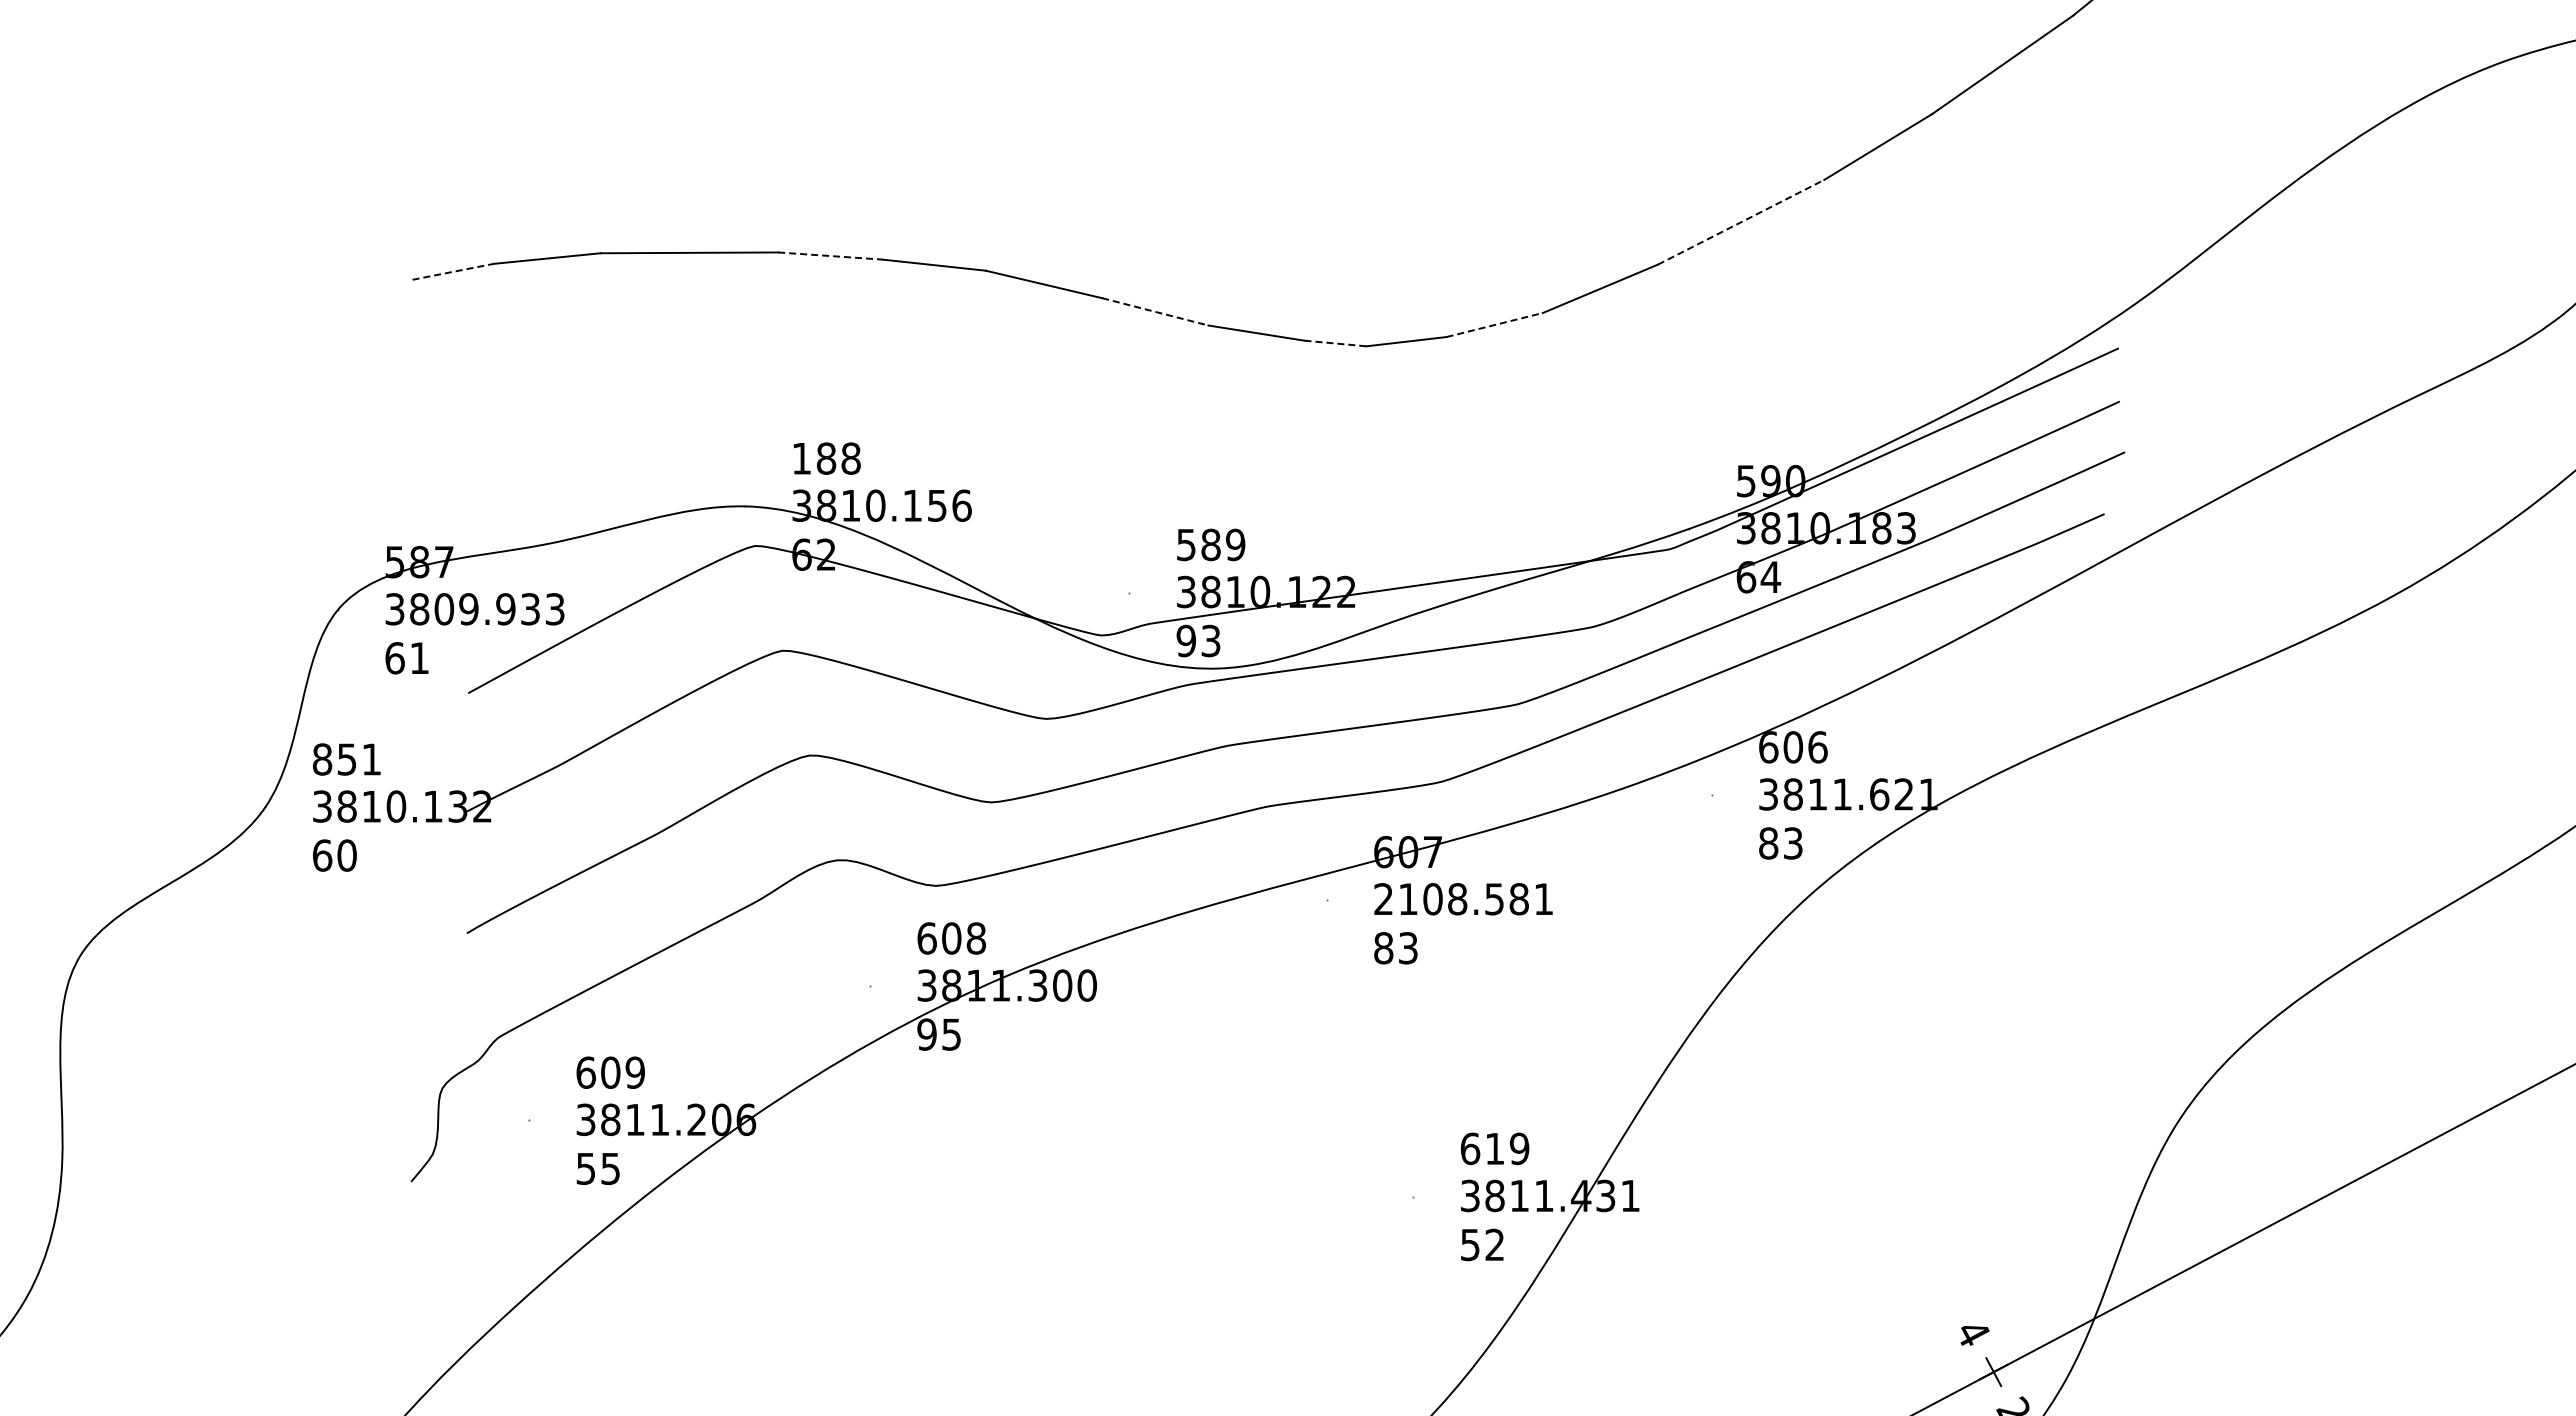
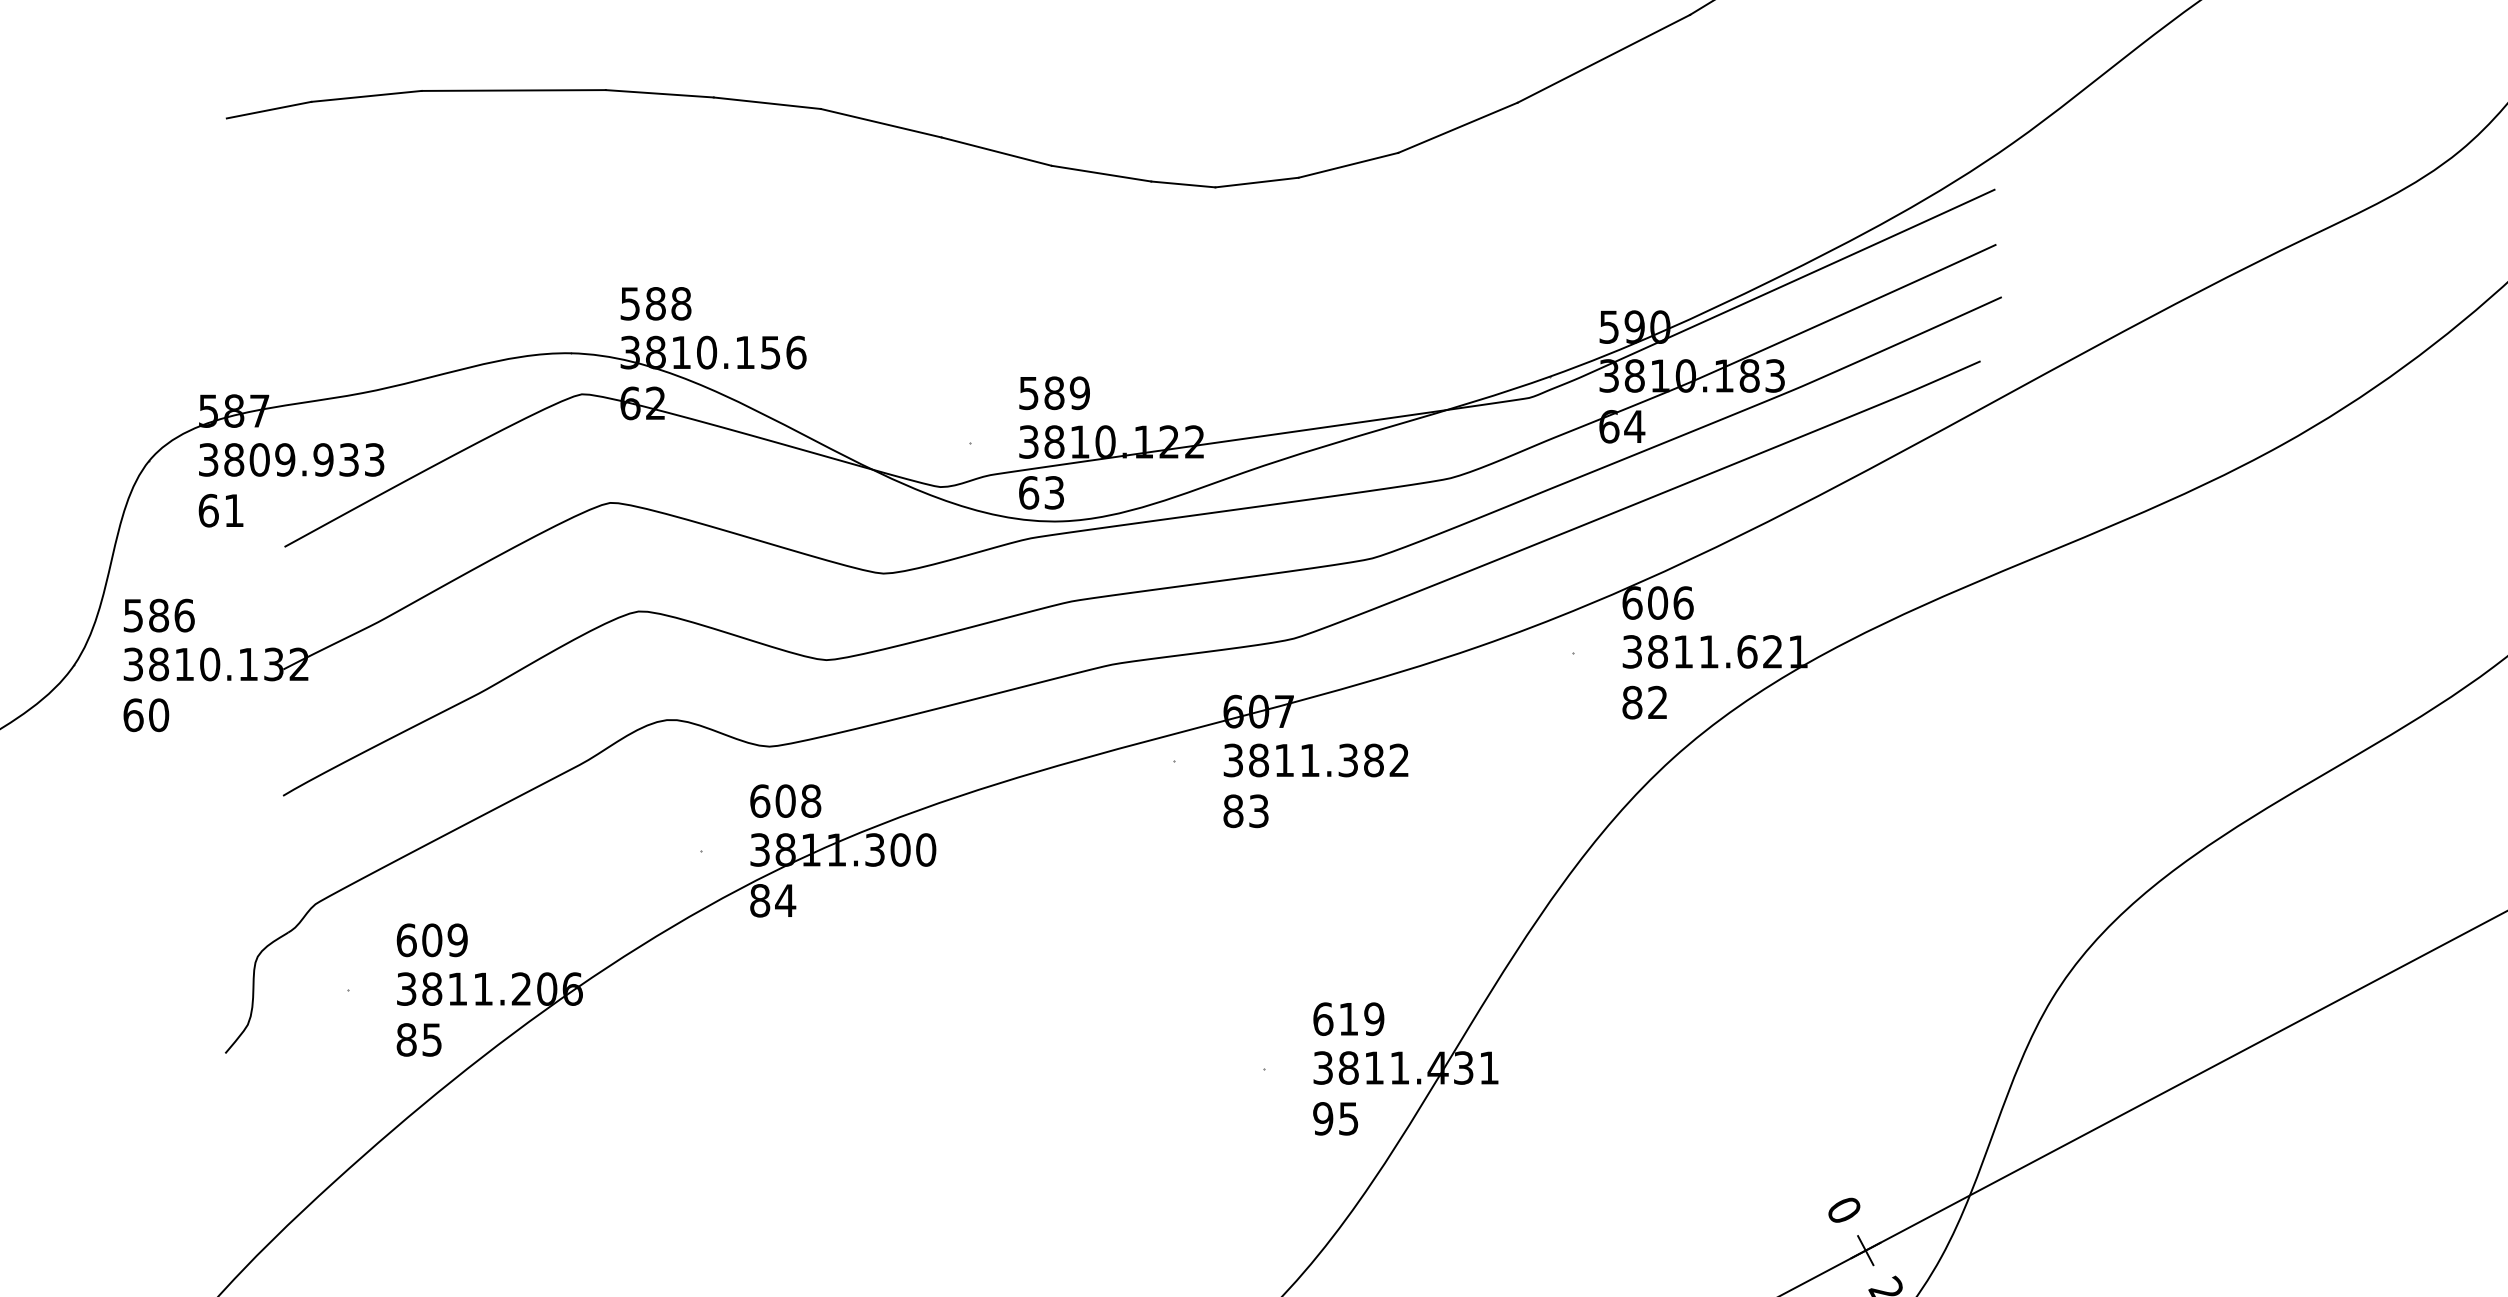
line: (1741, 222) -> (1604, 59), dashed -> solid
line: (830, 256) -> (660, 94), dashed -> solid
line: (453, 271) -> (269, 109), dashed -> solid
line: (1155, 311) -> (996, 151), dashed -> solid
line: (1494, 325) -> (1348, 165), dashed -> solid
line: (1335, 343) -> (1183, 184), dashed -> solid
text: (801, 458) -> (629, 303), 188 -> 588
text: (1186, 640) -> (1029, 492), 93 -> 63
text: (346, 759) -> (158, 615), 851 -> 586
text: (1792, 843) -> (1657, 702), 83 -> 82
text: (1463, 899) -> (1316, 760), 2108.581 -> 3811.382
text: (939, 1034) -> (773, 900), 95 -> 84
text: (585, 1168) -> (406, 1039), 55 -> 85
text: (1481, 1244) -> (1334, 1118), 52 -> 95
text: (1973, 1333) -> (1844, 1210), 4 -> 0

